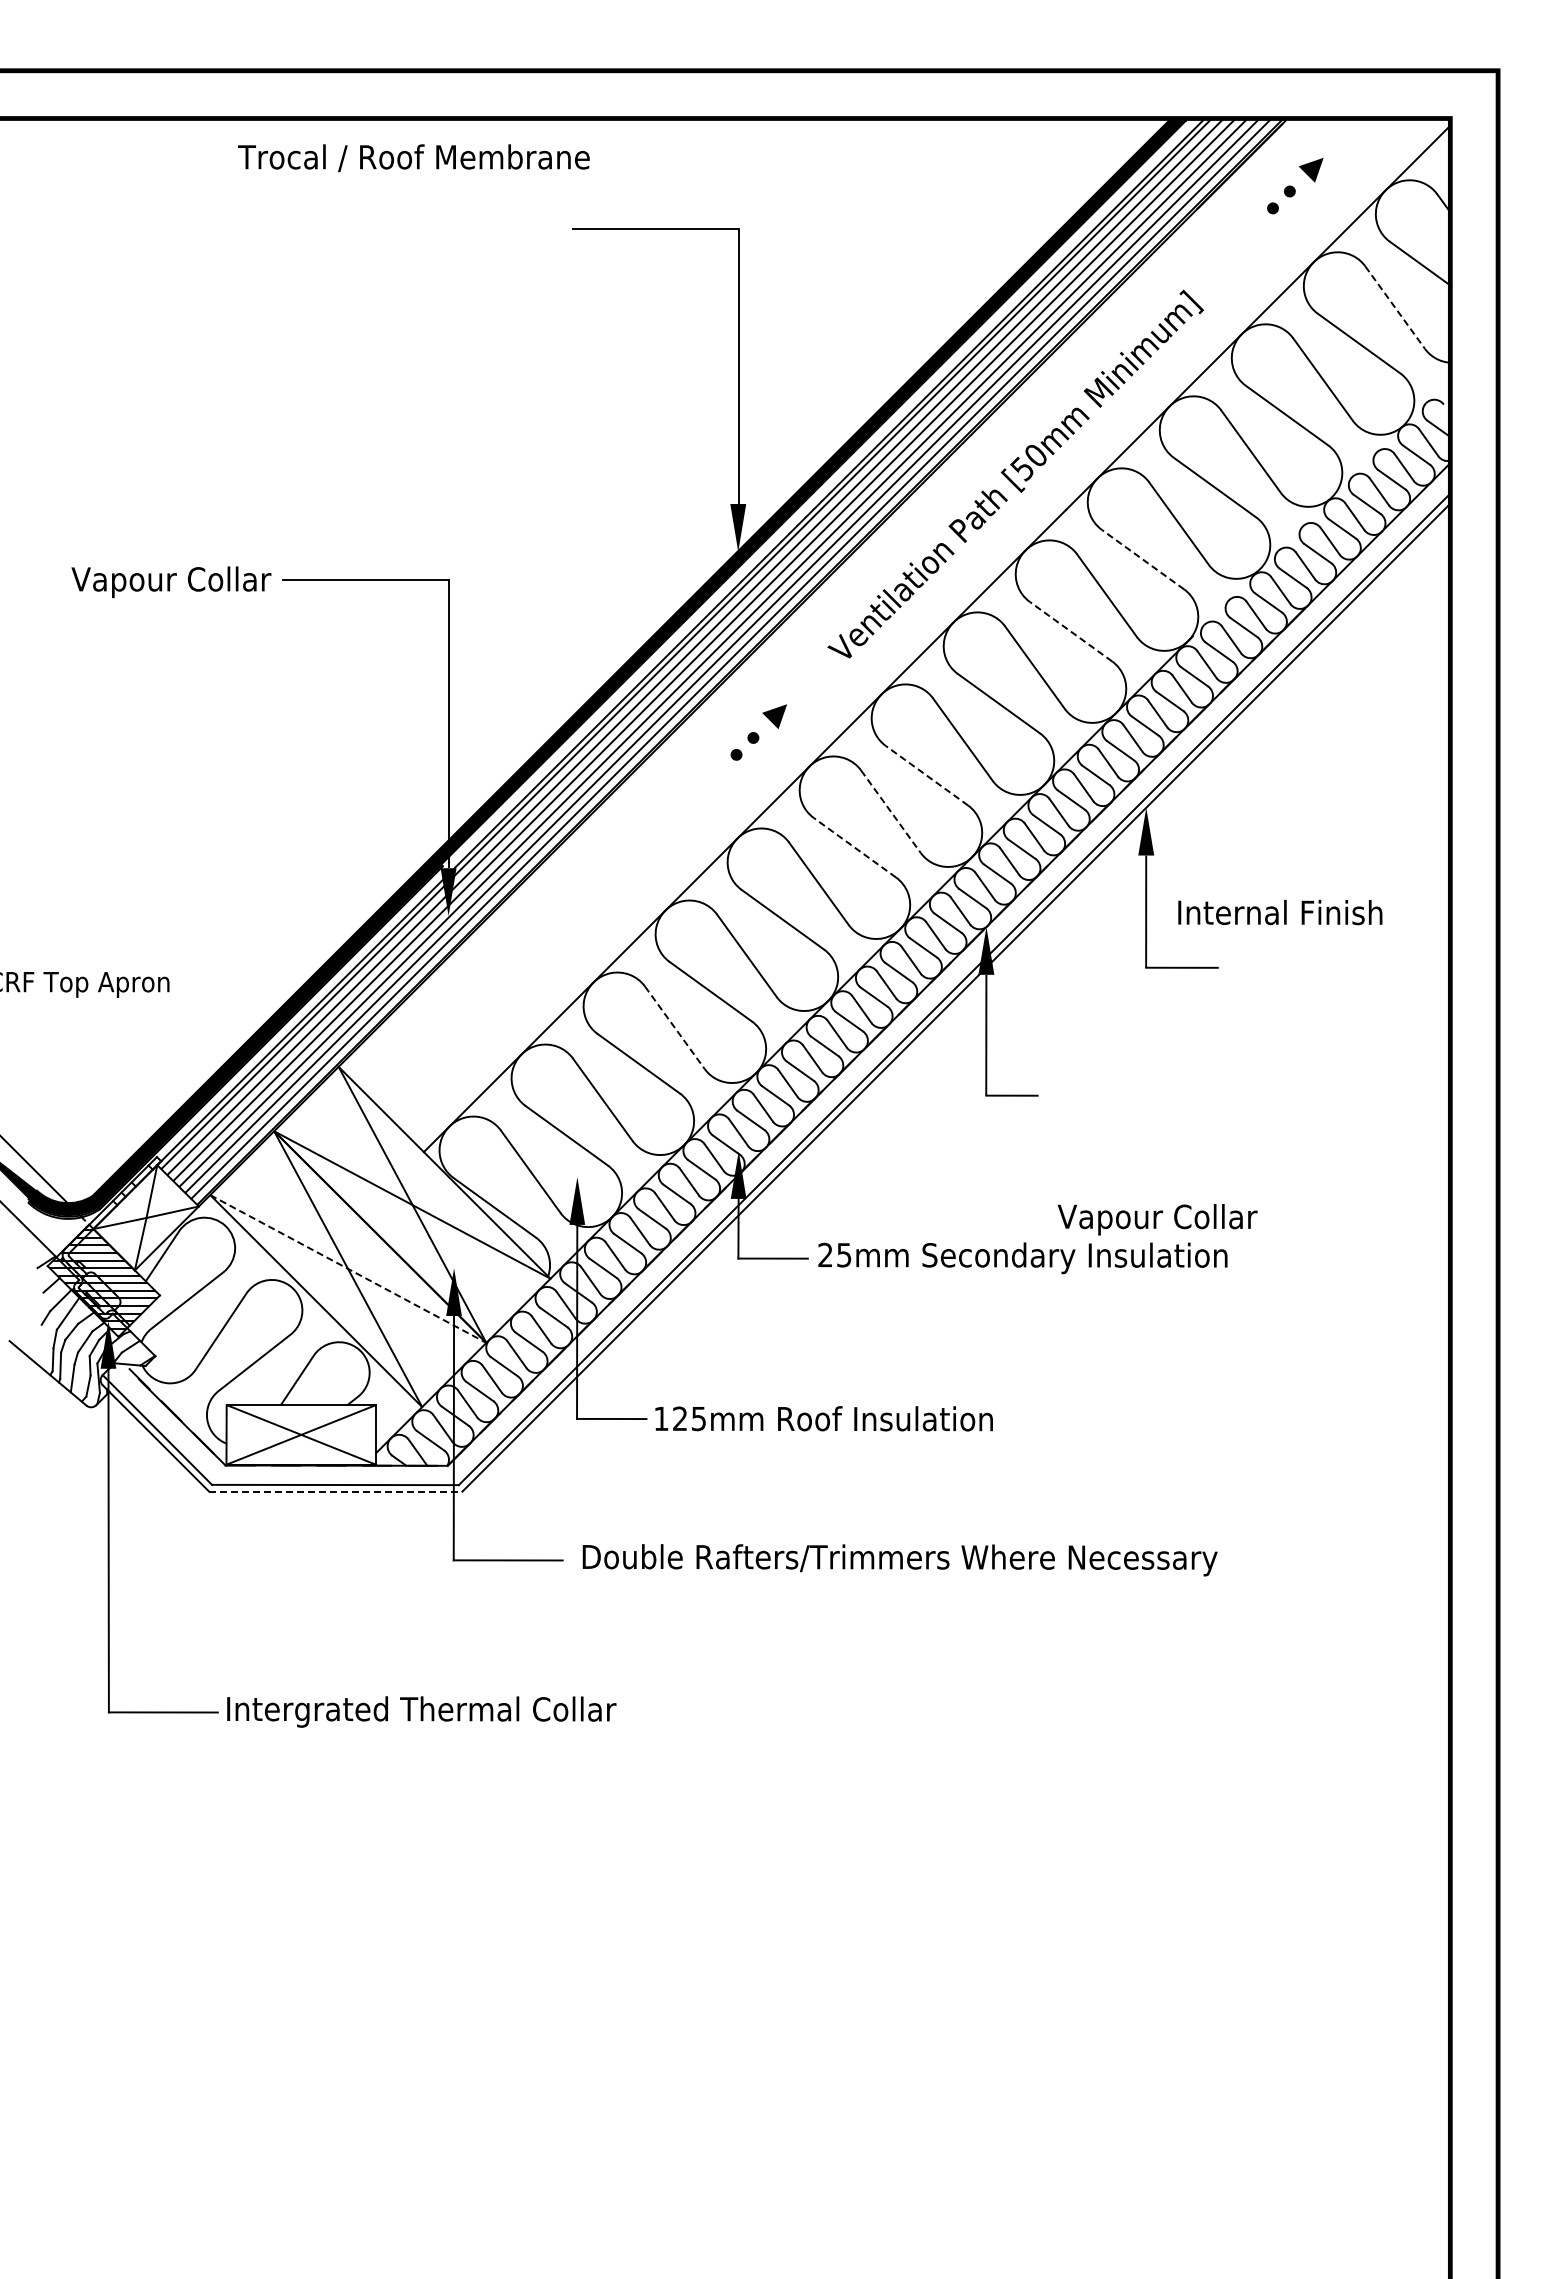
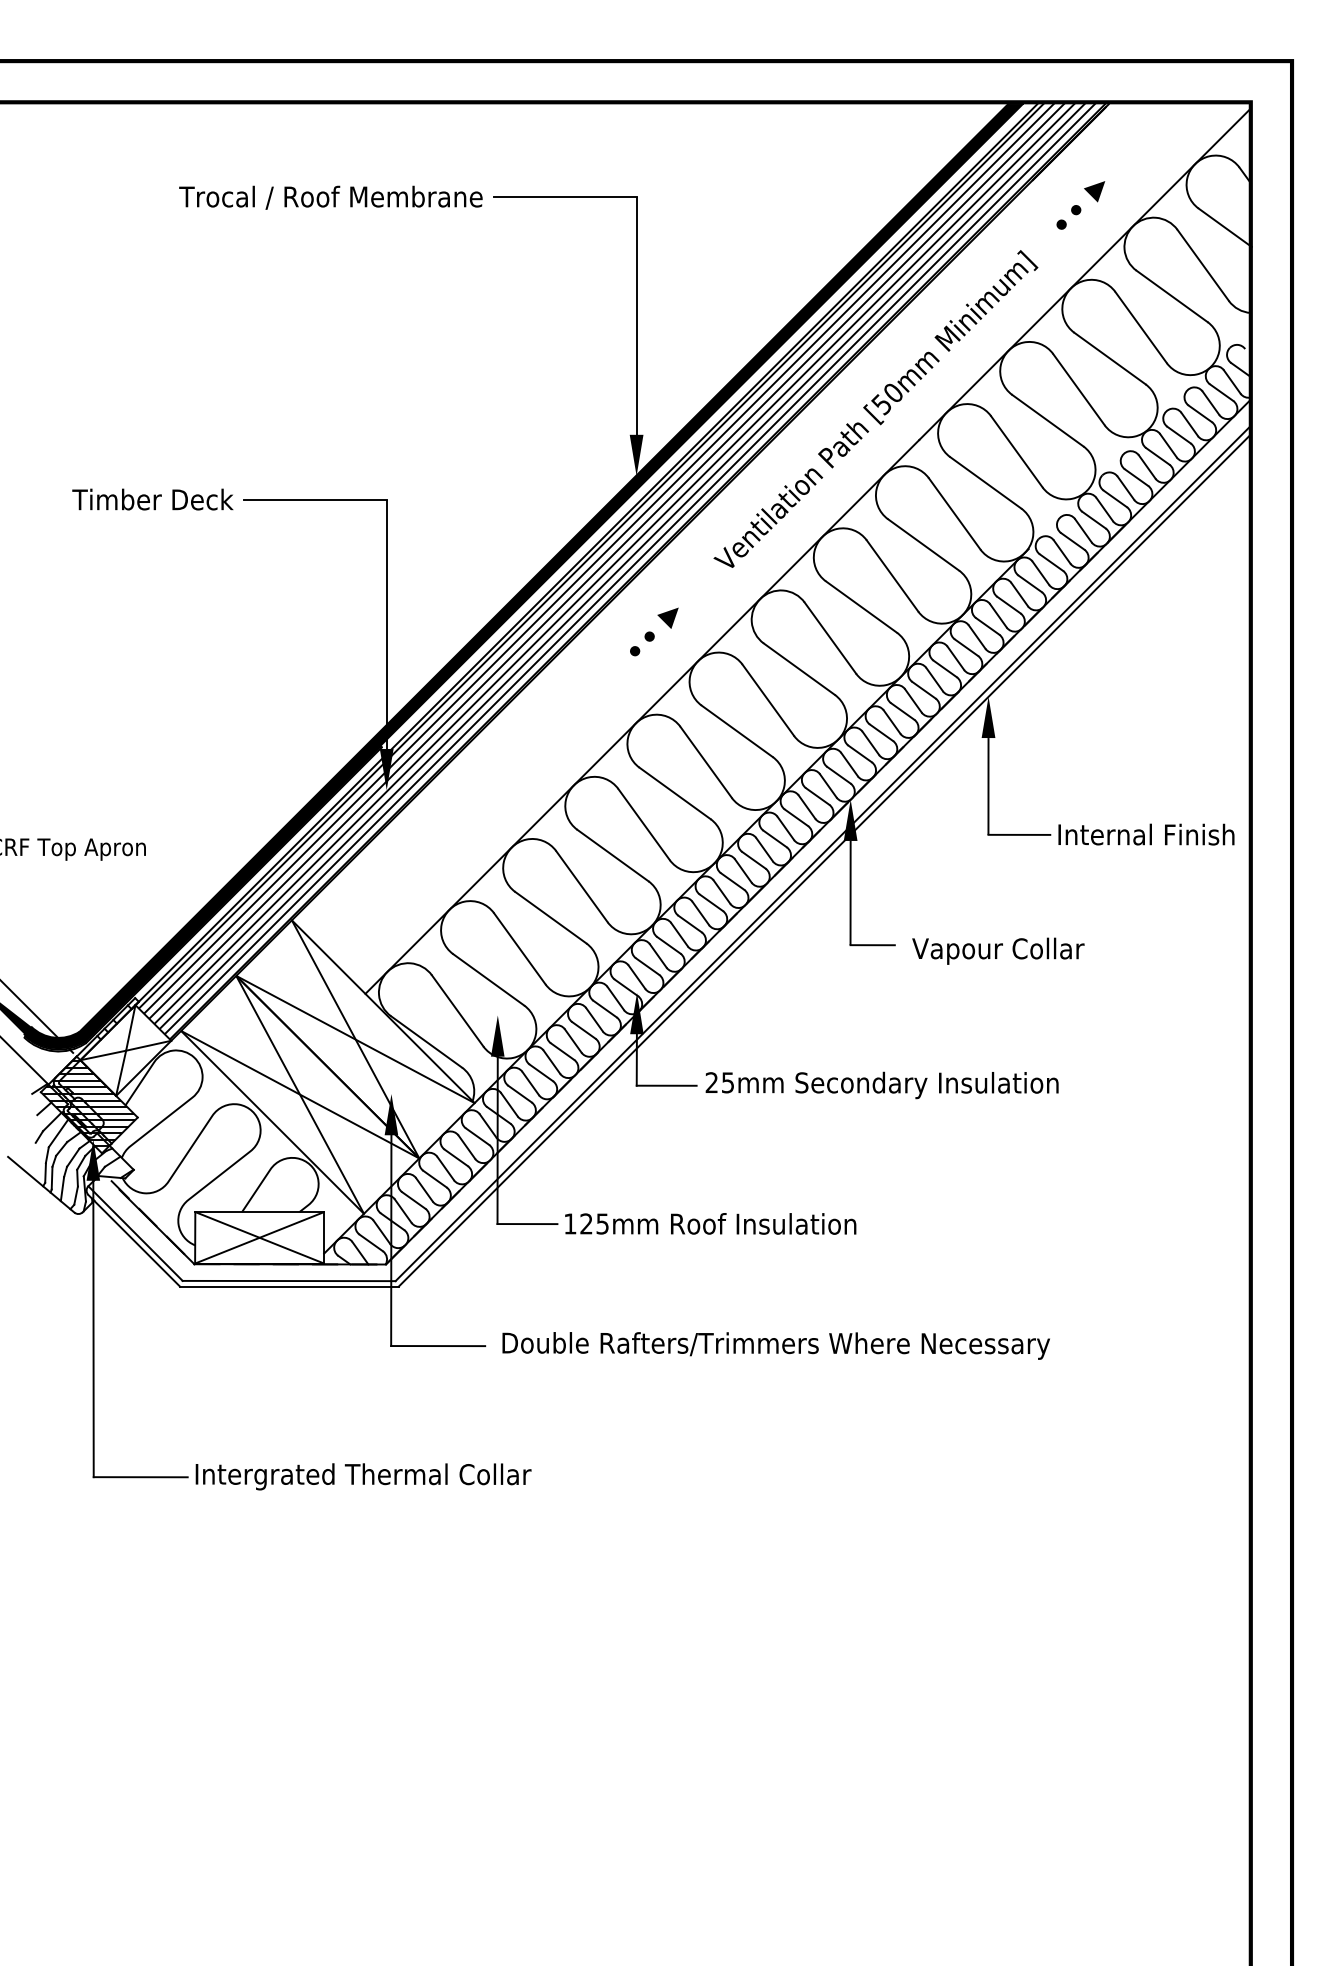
text: (413, 158) -> (330, 198), moved
part: (1295, 186) -> (1081, 205), moved
line: (1395, 307) -> (1203, 265), dashed -> solid
line: (1143, 559) -> (986, 482), dashed -> solid
text: (171, 582) -> (147, 502), Vapour Collar -> Timber Deck
line: (1070, 631) -> (923, 544), dashed -> solid
line: (926, 775) -> (798, 669), dashed -> solid
line: (890, 811) -> (767, 700), dashed -> solid
line: (854, 847) -> (736, 731), dashed -> solid
text: (1280, 912) -> (1146, 834), moved
line: (674, 1027) -> (581, 886), dashed -> solid
text: (1157, 1219) -> (998, 951), moved
line: (348, 1269) -> (300, 1095), dashed -> solid
line: (335, 1491) -> (289, 1286), dashed -> solid

